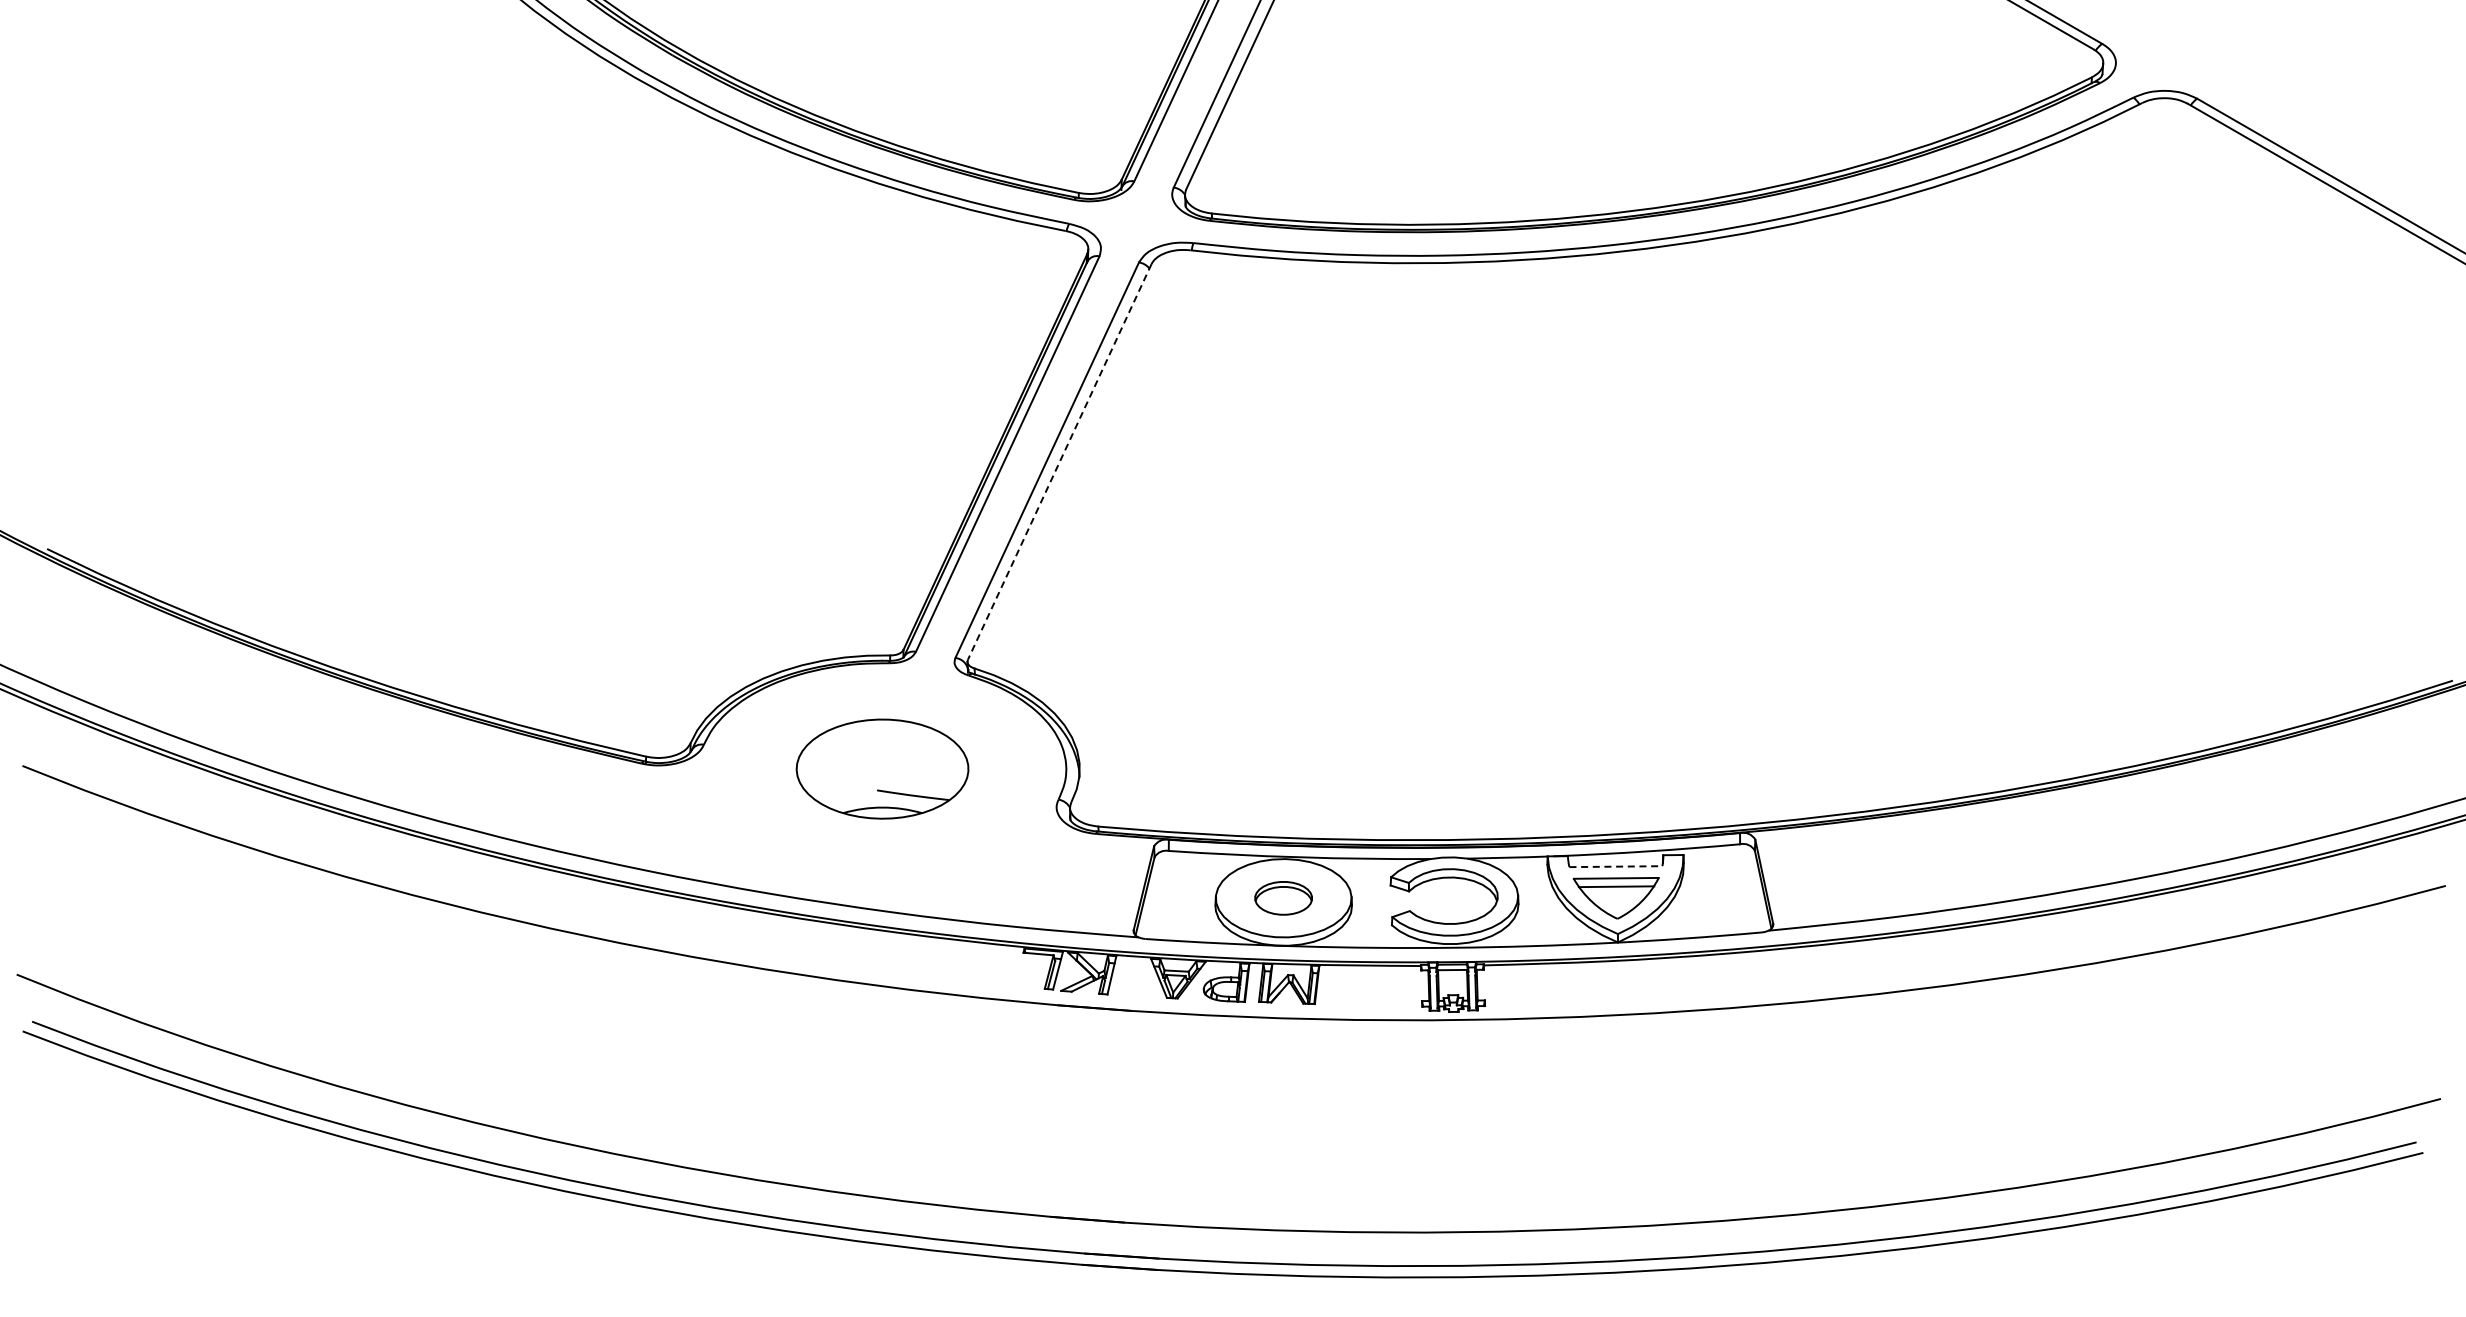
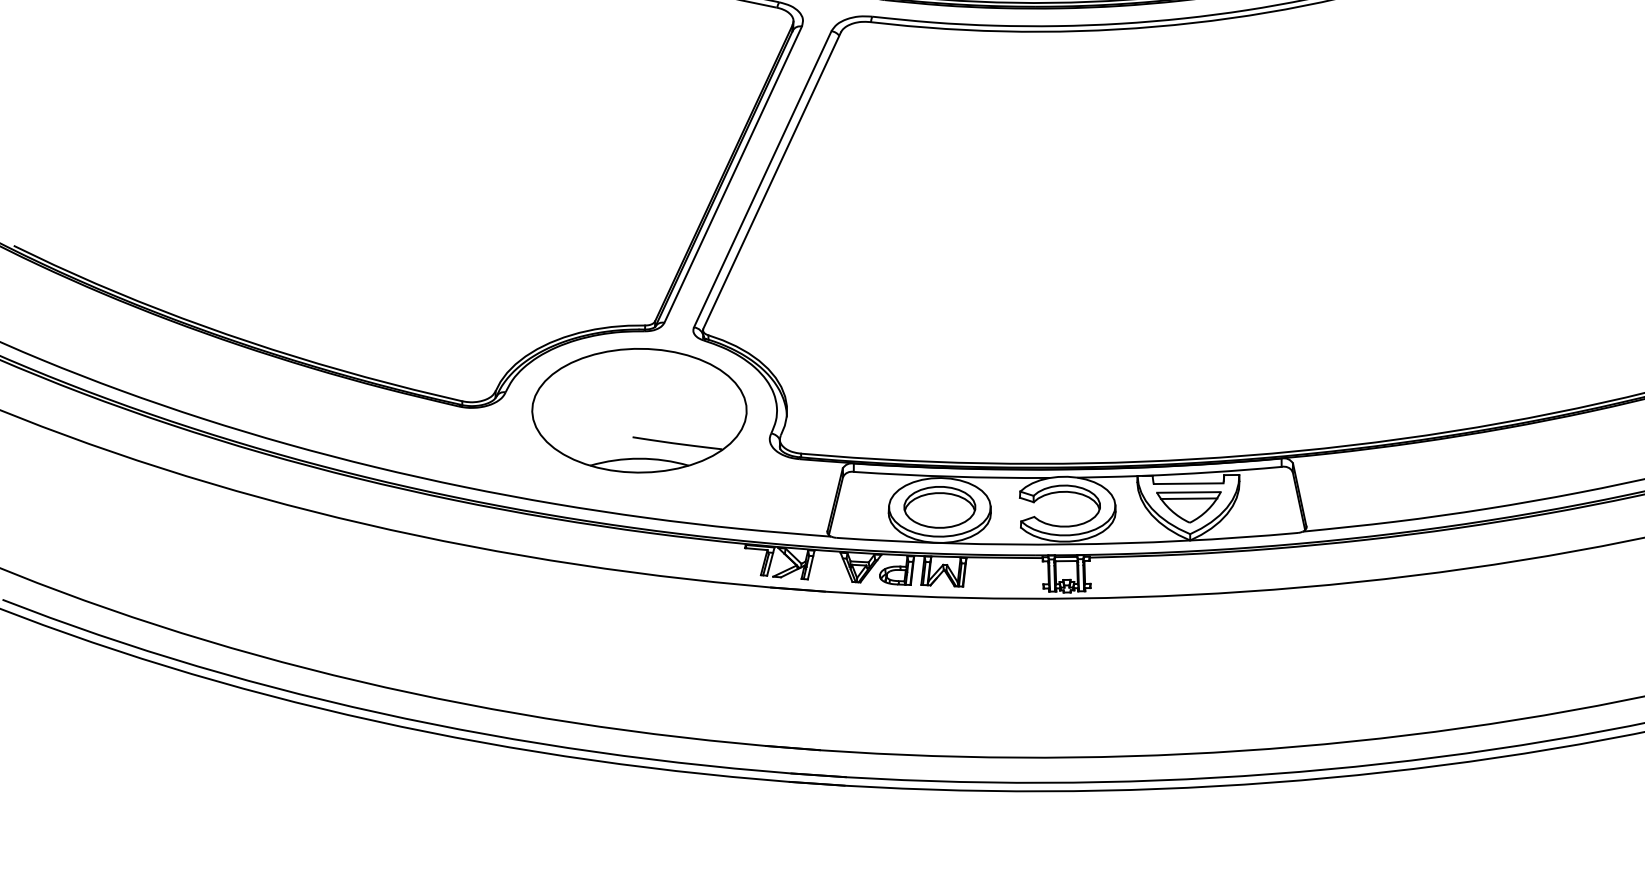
line: (1059, 462) -> (771, 181), dashed -> solid
part: (882, 768) -> (639, 410), size x1.67
line: (1616, 866) -> (1189, 483), dashed -> solid
part: (1283, 898) -> (939, 507), size x1.67

